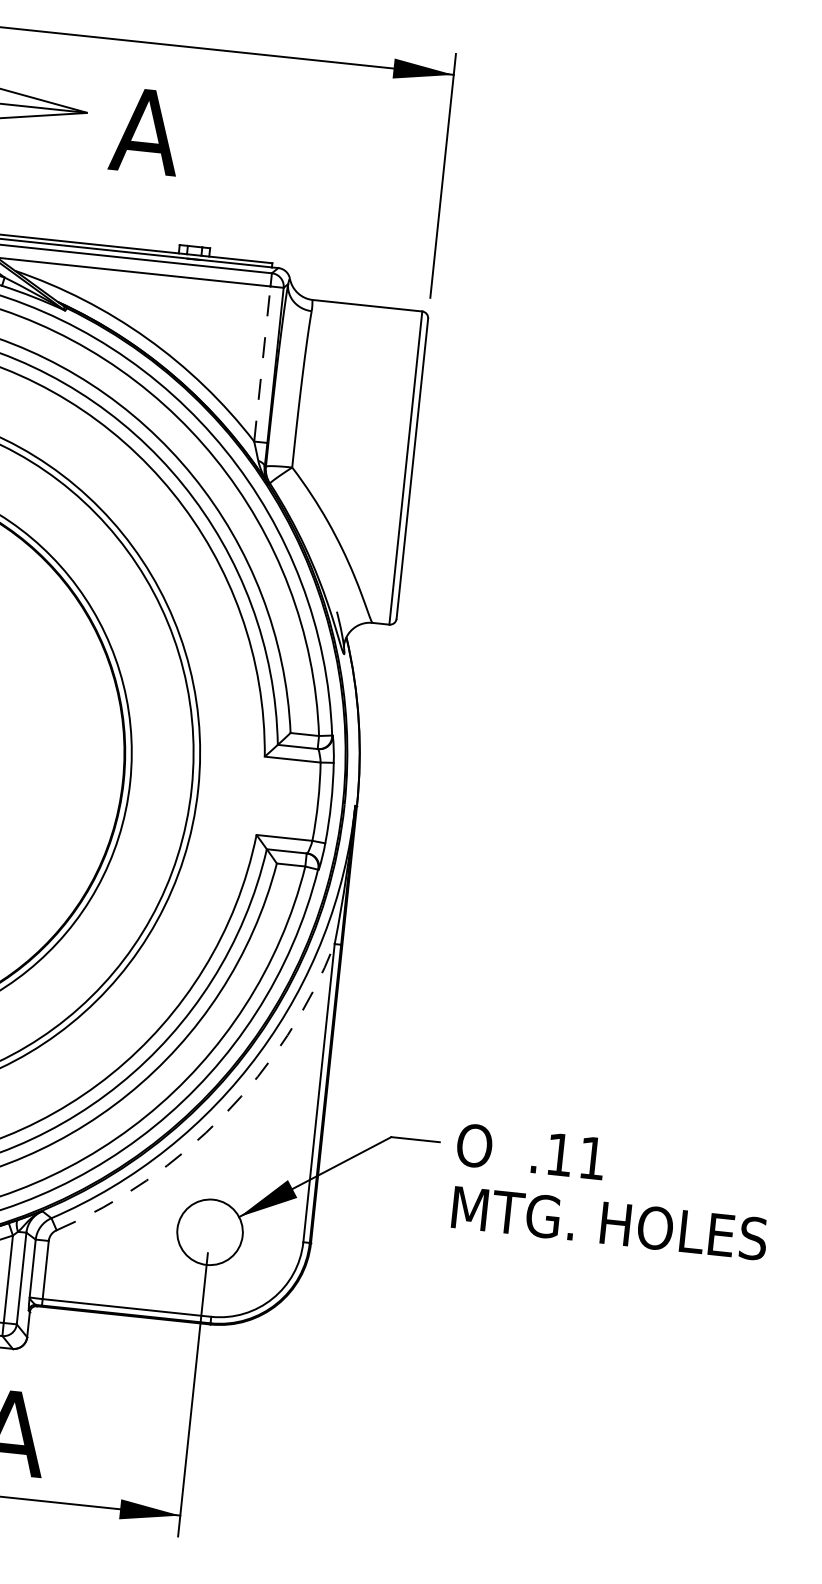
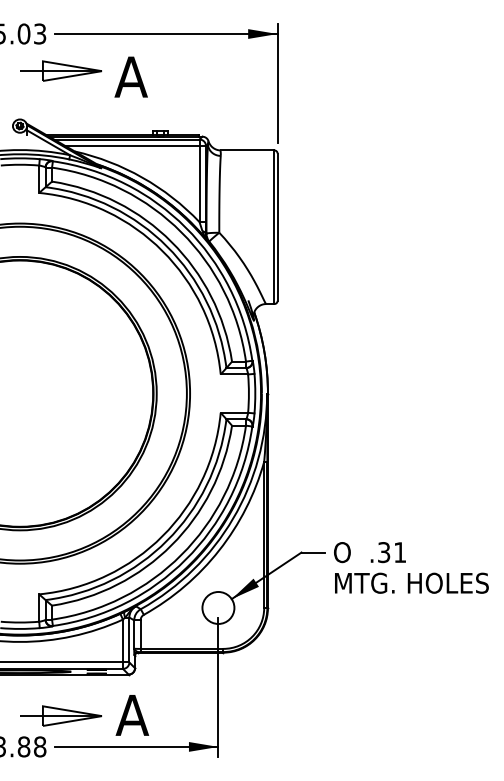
line: (262, 362) -> (199, 183), dashed -> solid
arc: (224, 1115) -> (219, 550), dashed -> solid
text: (560, 1154) -> (384, 552), .11 -> .31

